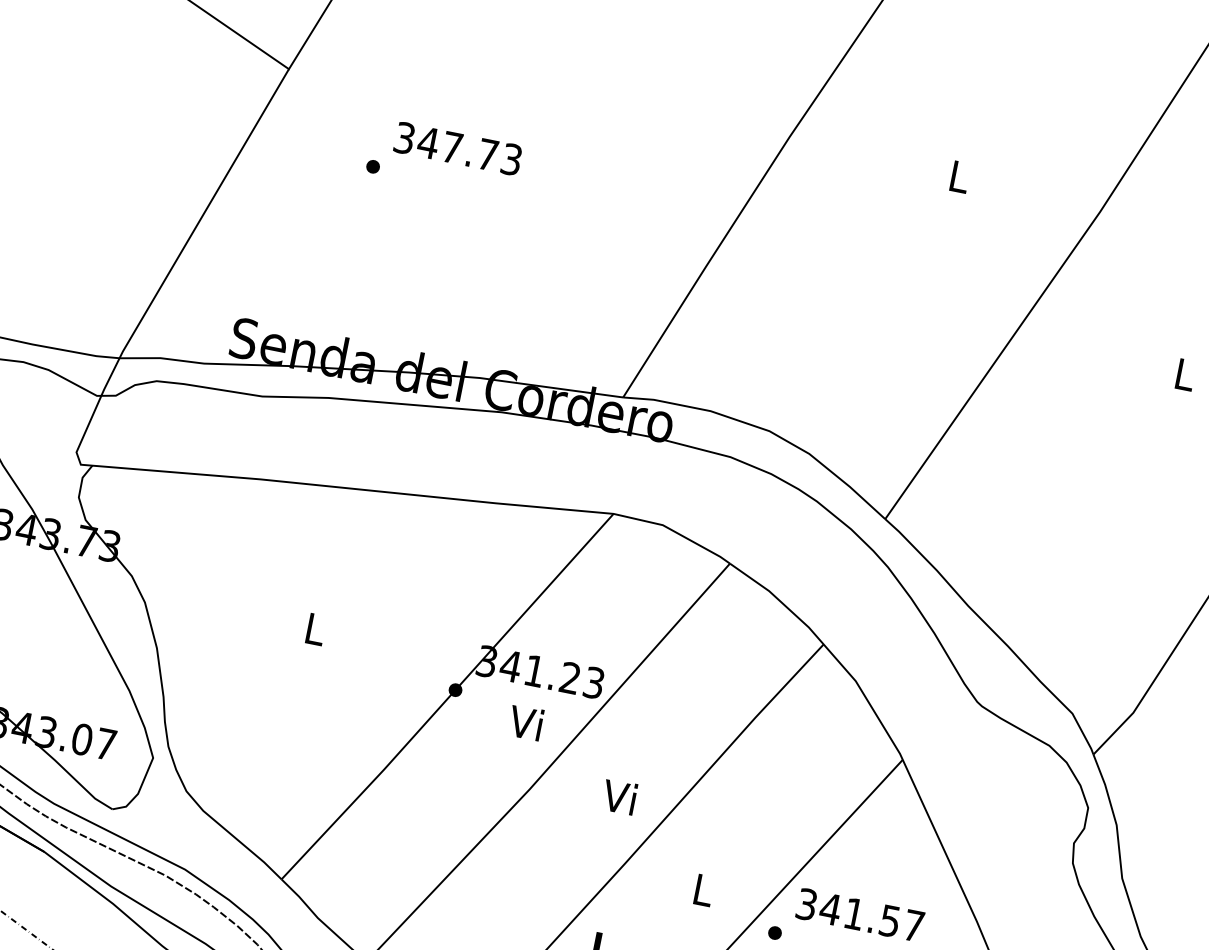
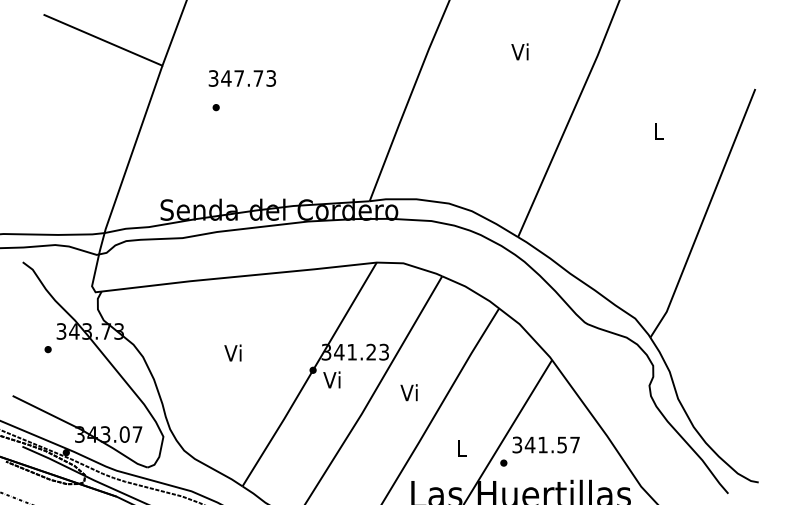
text: (456, 148) -> (241, 78), moved
text: (956, 175) -> (519, 51), L -> Vi
text: (312, 627) -> (232, 352), L -> Vi
text: (525, 721) -> (331, 379), moved
text: (618, 796) -> (408, 392), moved

